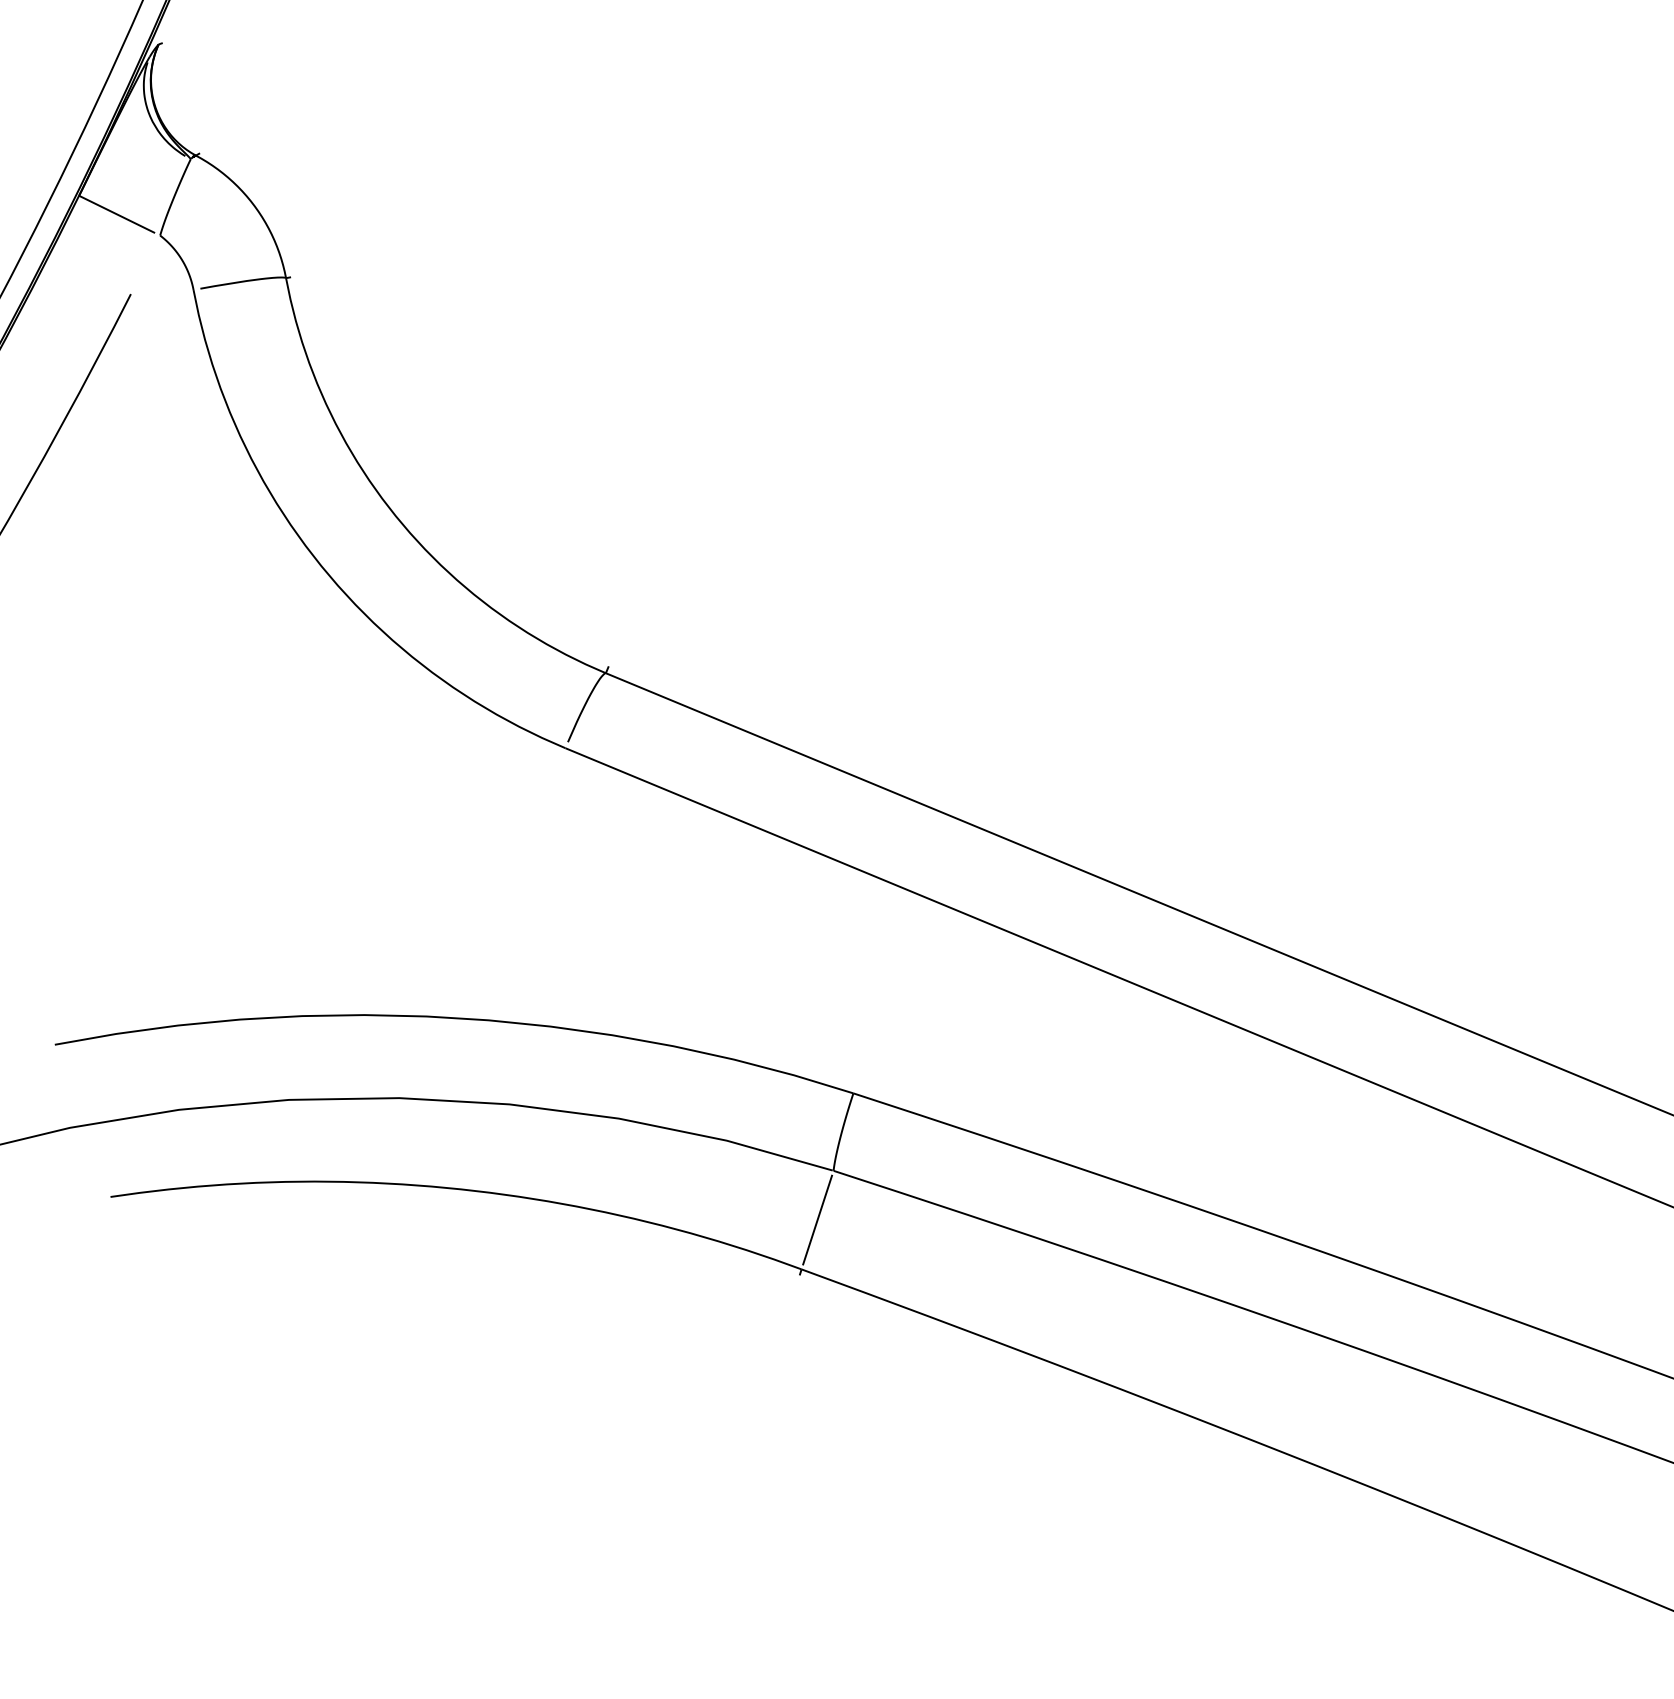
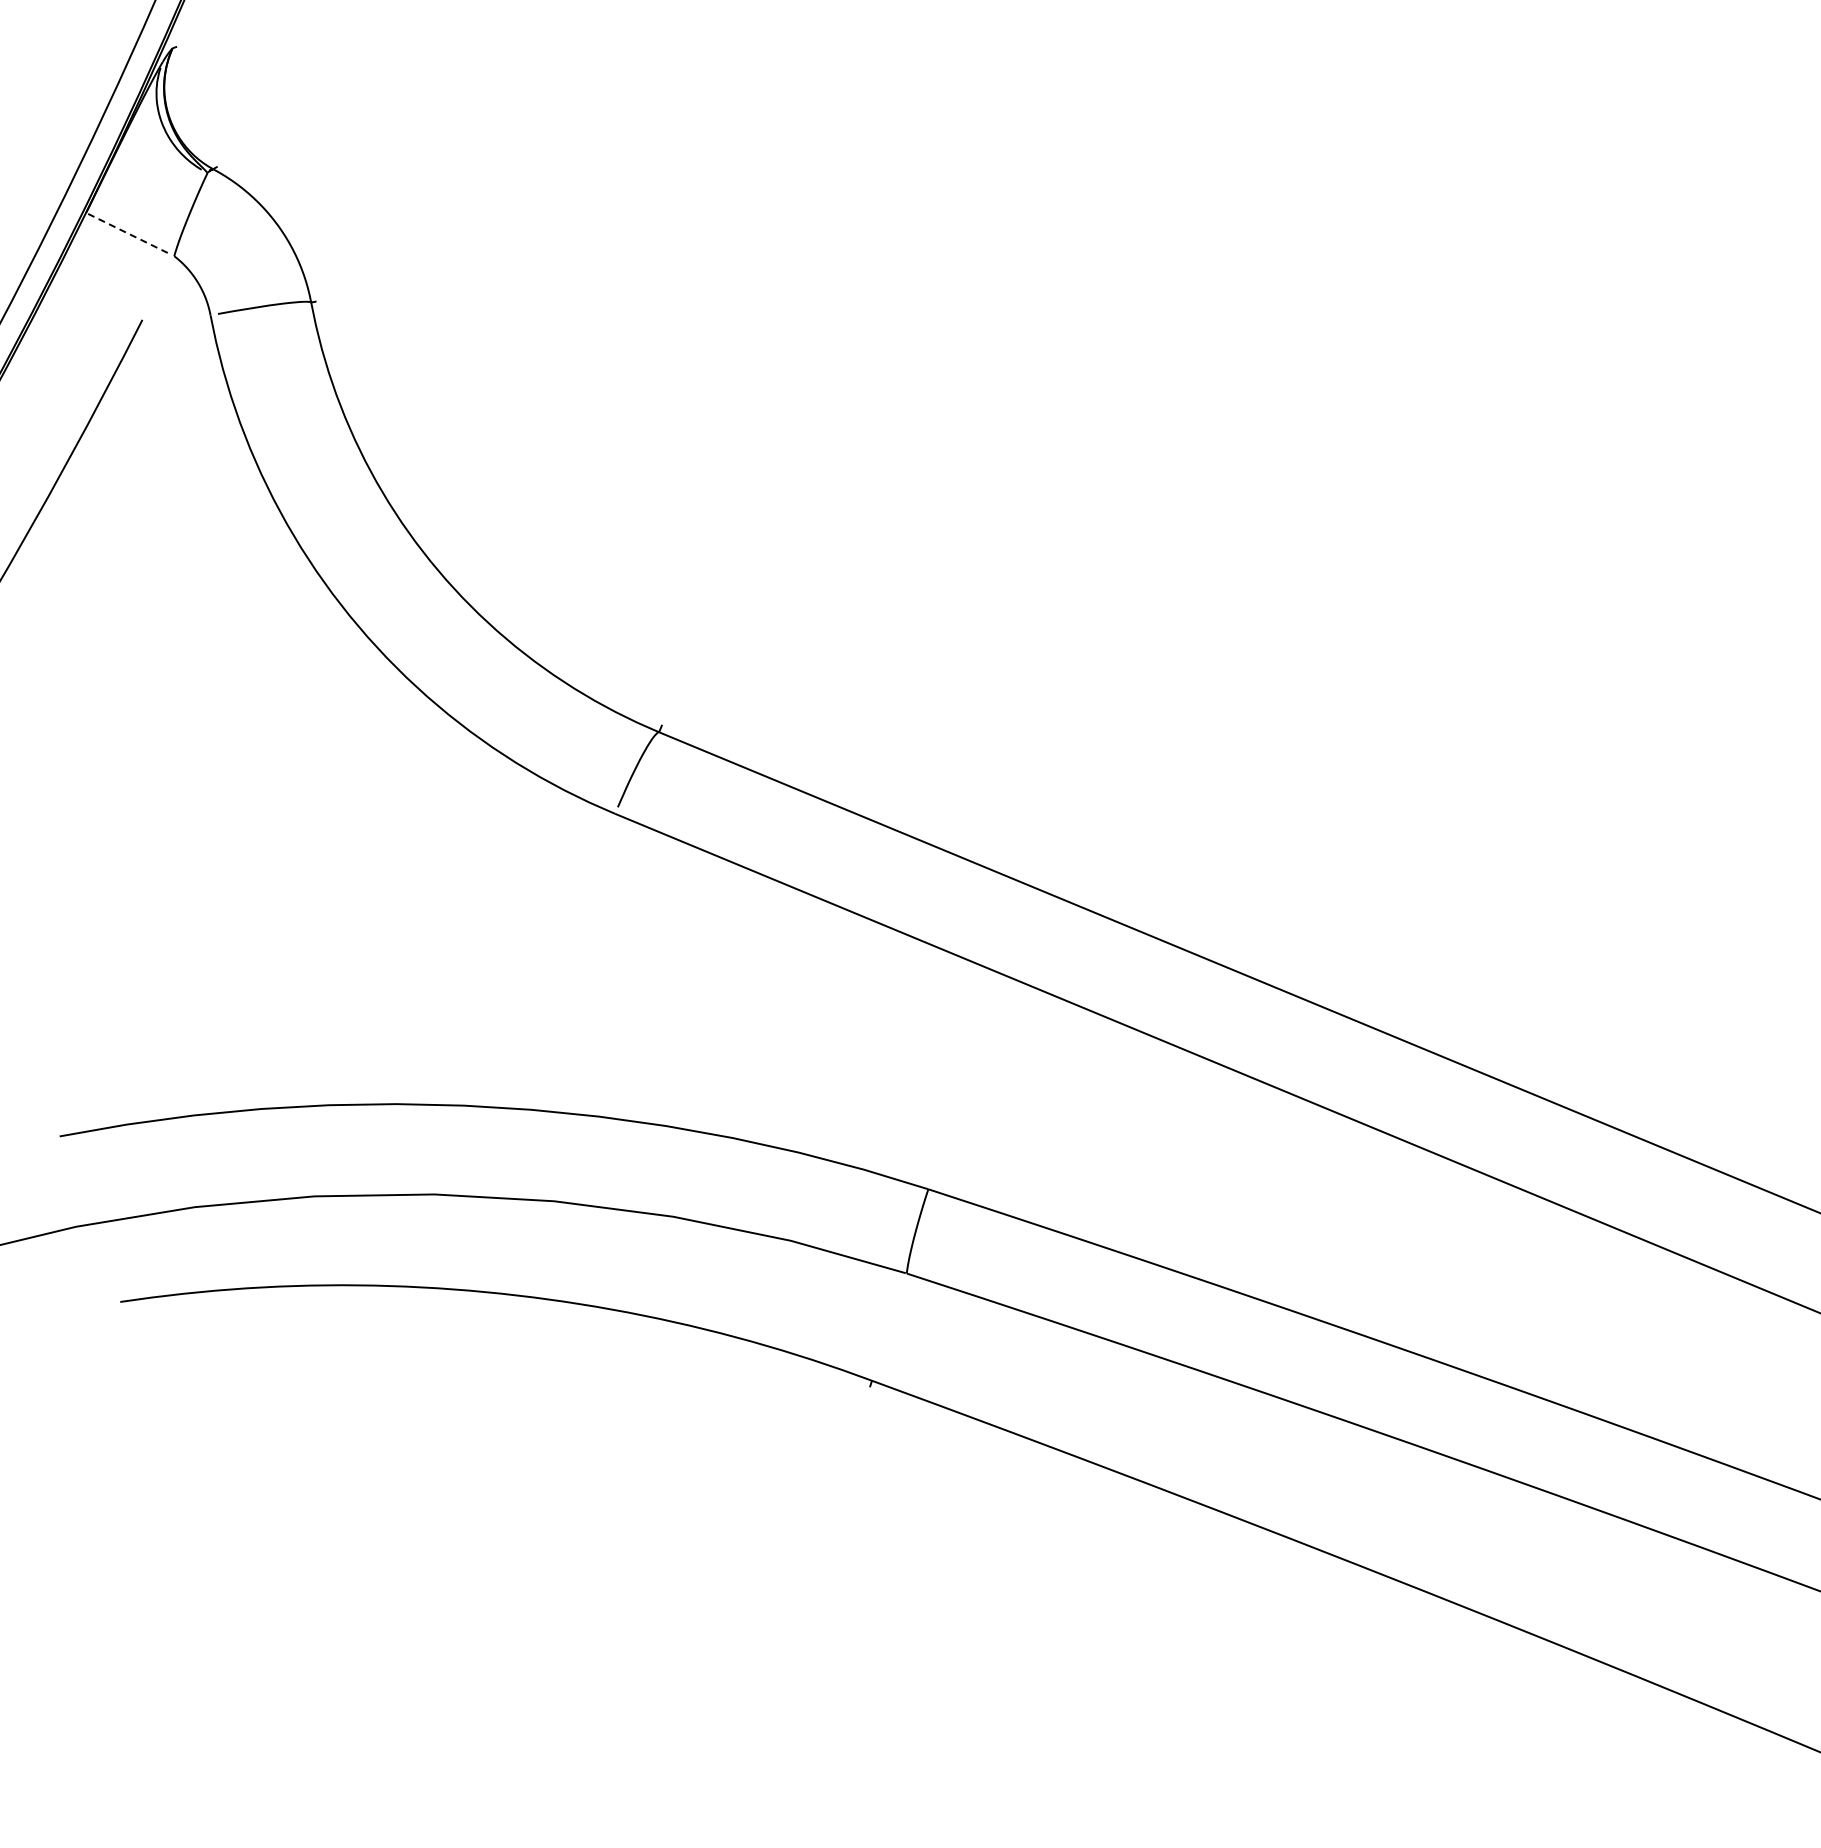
line: (116, 213) -> (126, 232), solid -> dashed
line: (817, 1219) -> (889, 1326), removed

